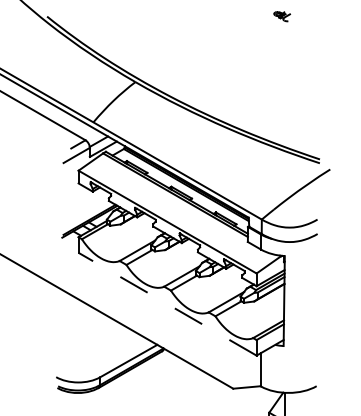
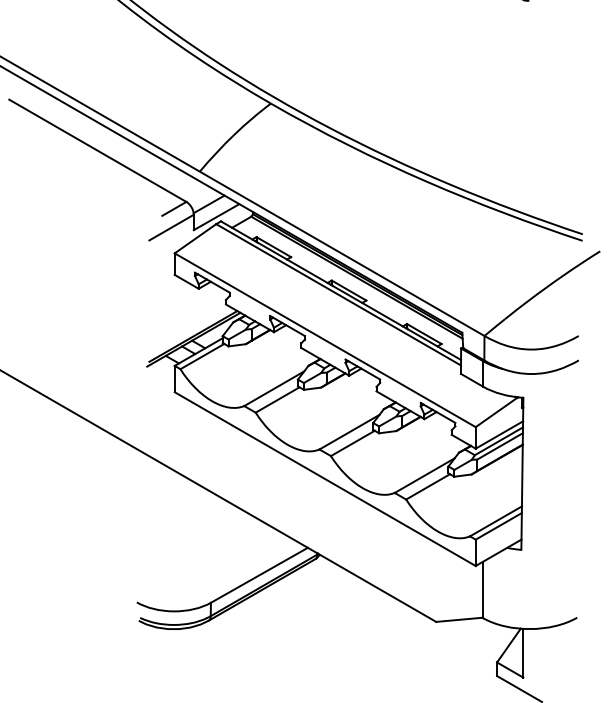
line: (167, 304) -> (325, 479), dashed -> solid

